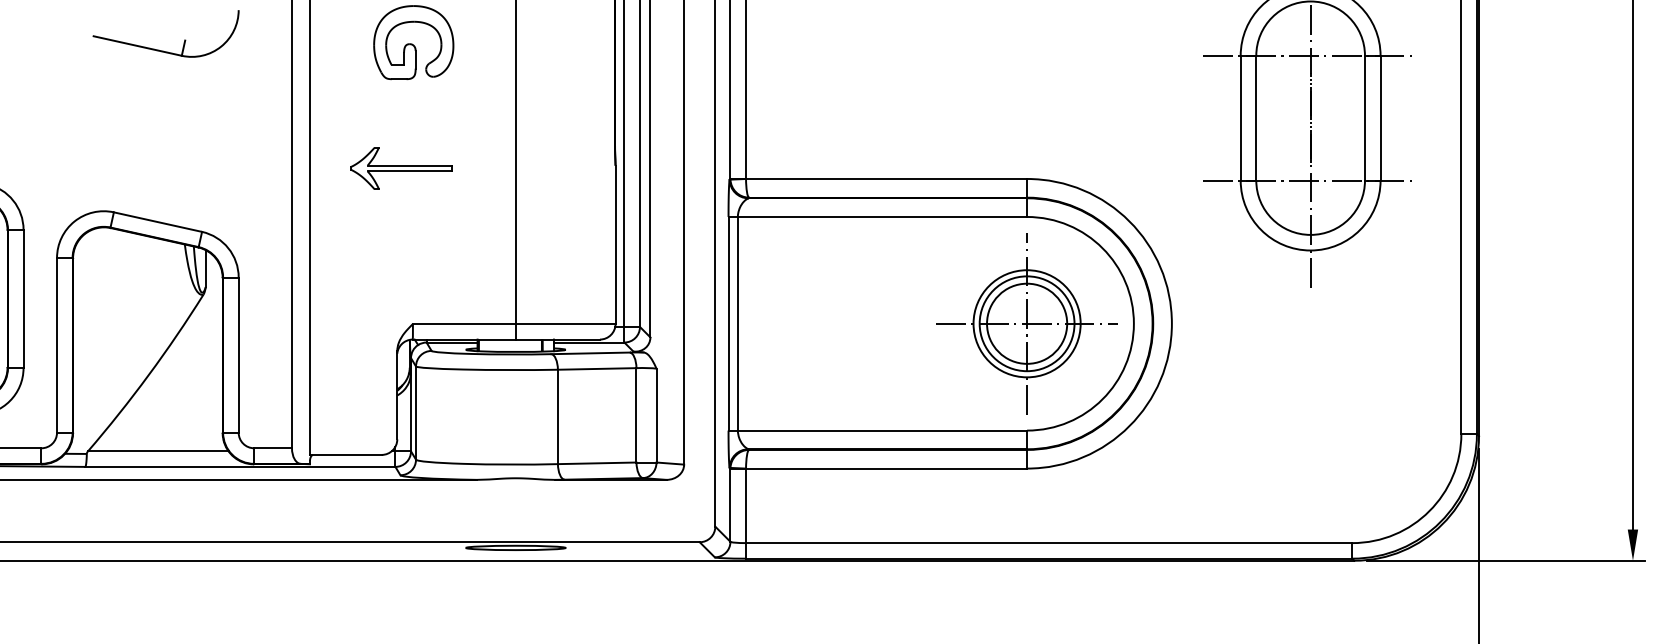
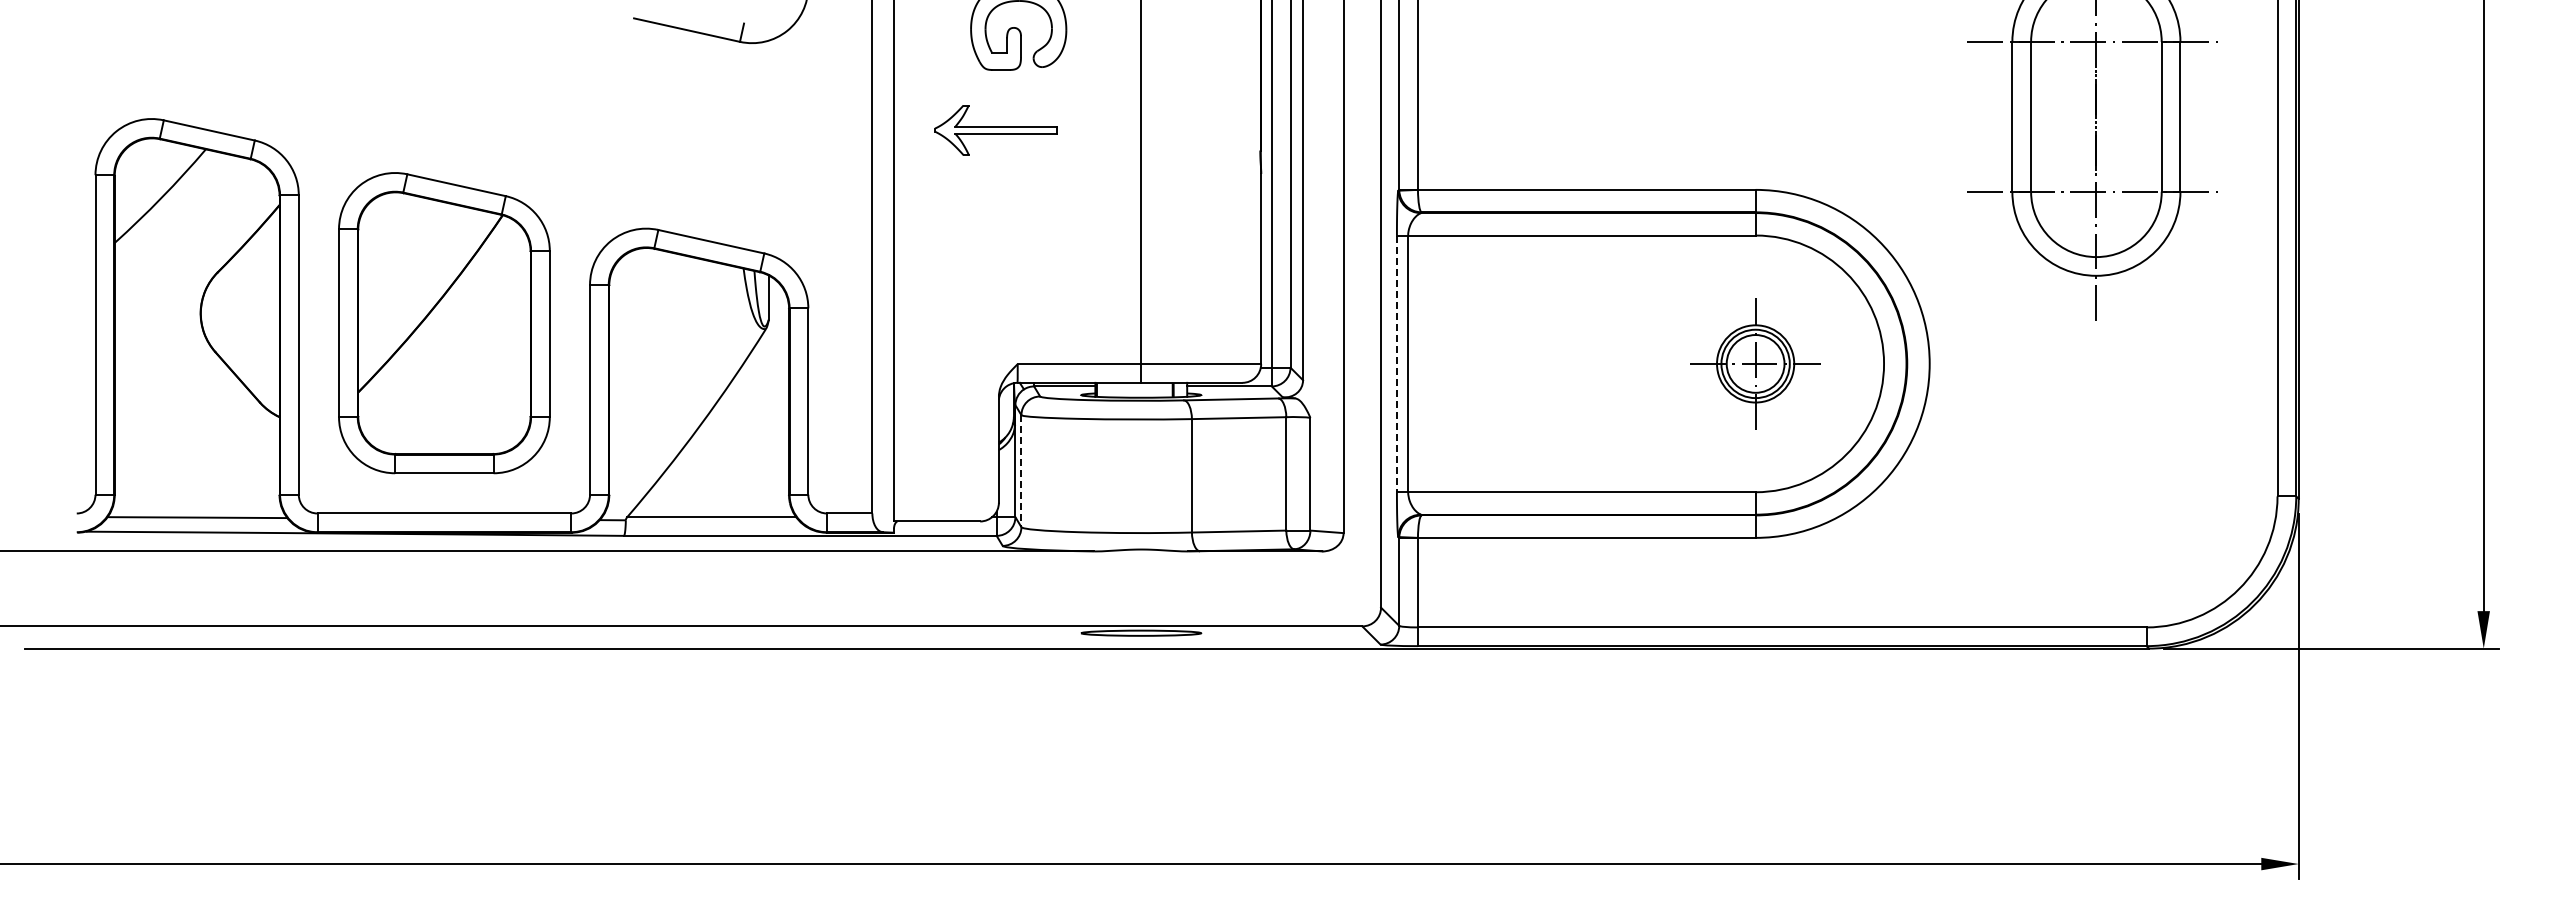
part: (401, 168) -> (995, 130), moved
part: (1026, 323) -> (1755, 363), size x0.6
line: (728, 324) -> (1396, 364), solid -> dashed
line: (416, 413) -> (1021, 471), solid -> dashed

